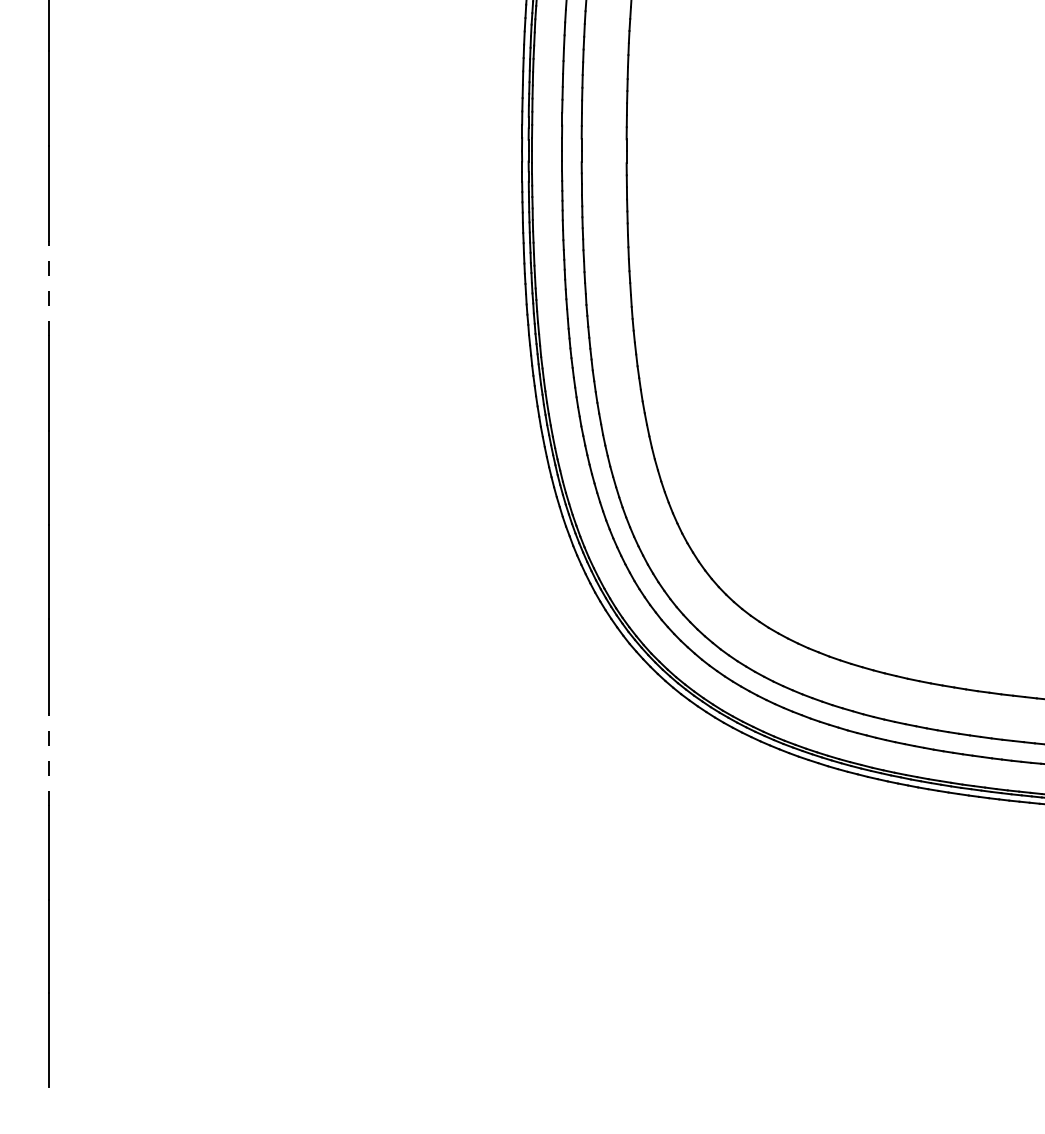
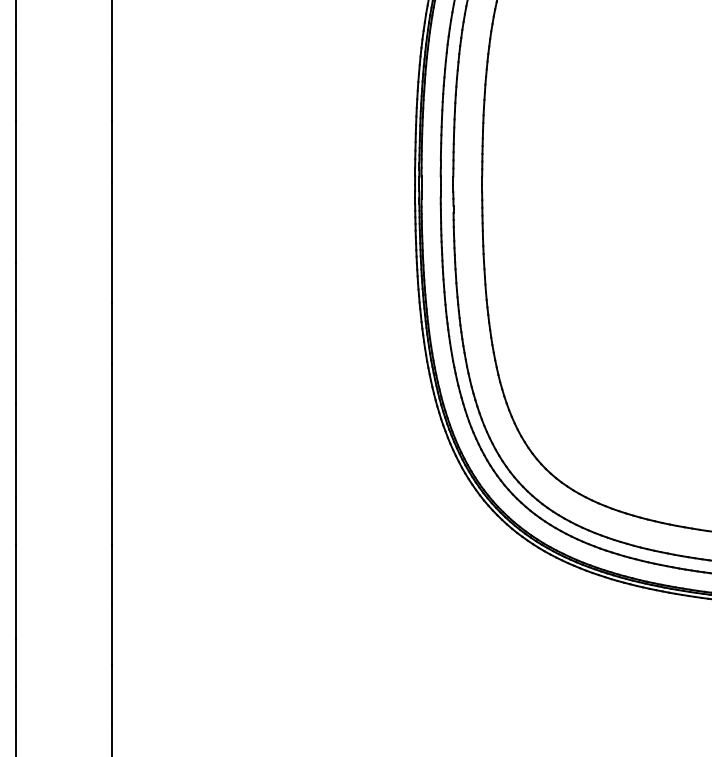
line: (48, 288) -> (111, 272), dashed -> solid
line: (48, 759) -> (111, 574), dashed -> solid

